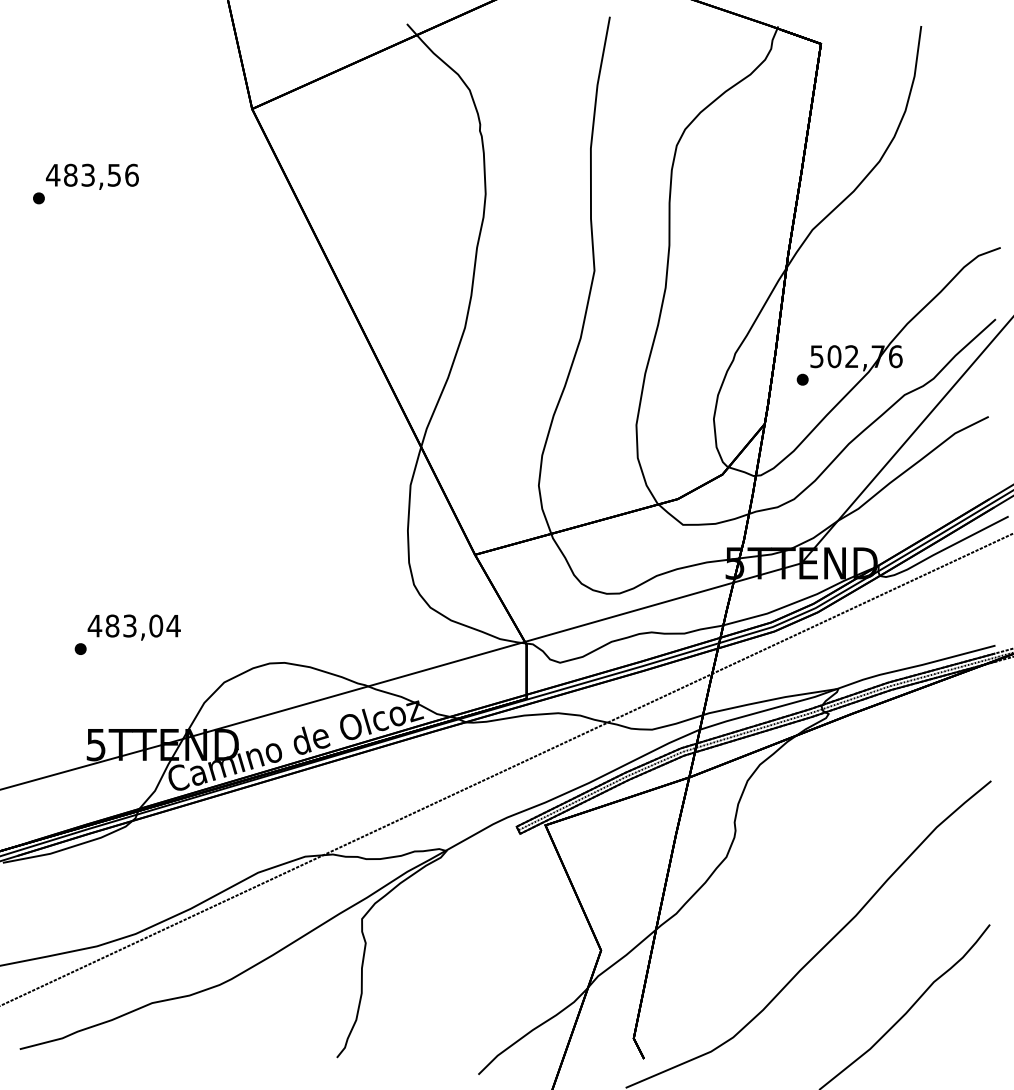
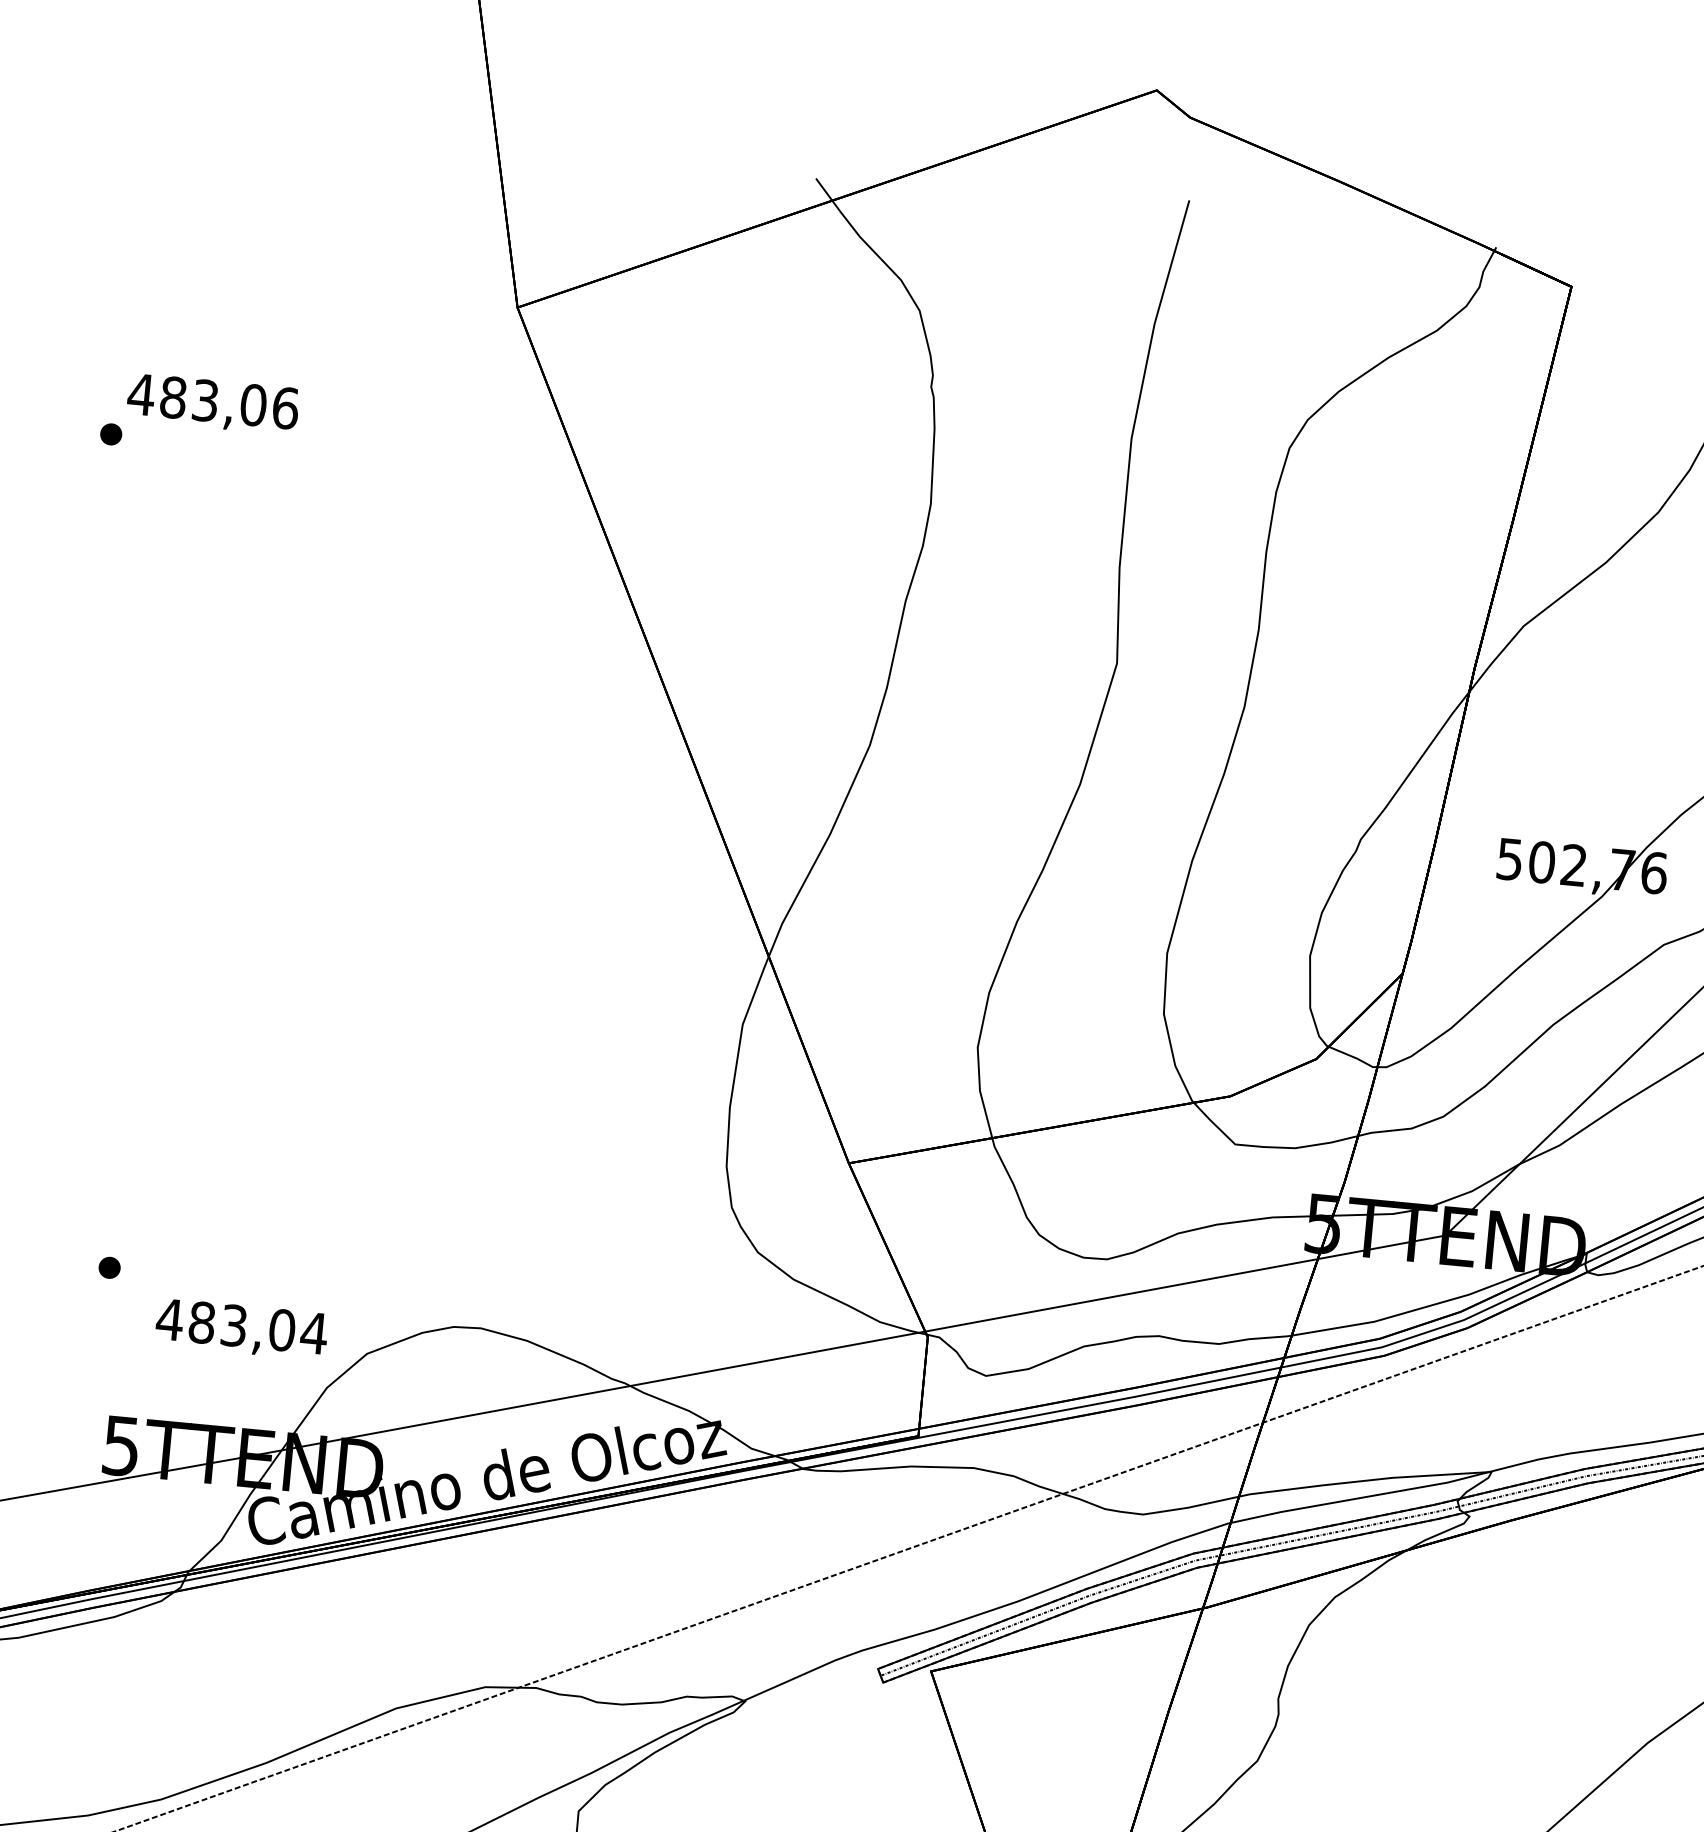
text: (114, 174) -> (253, 403), 483,56 -> 483,06
part: (802, 379) -> (1479, 898), removed
text: (133, 627) -> (240, 1328), moved

